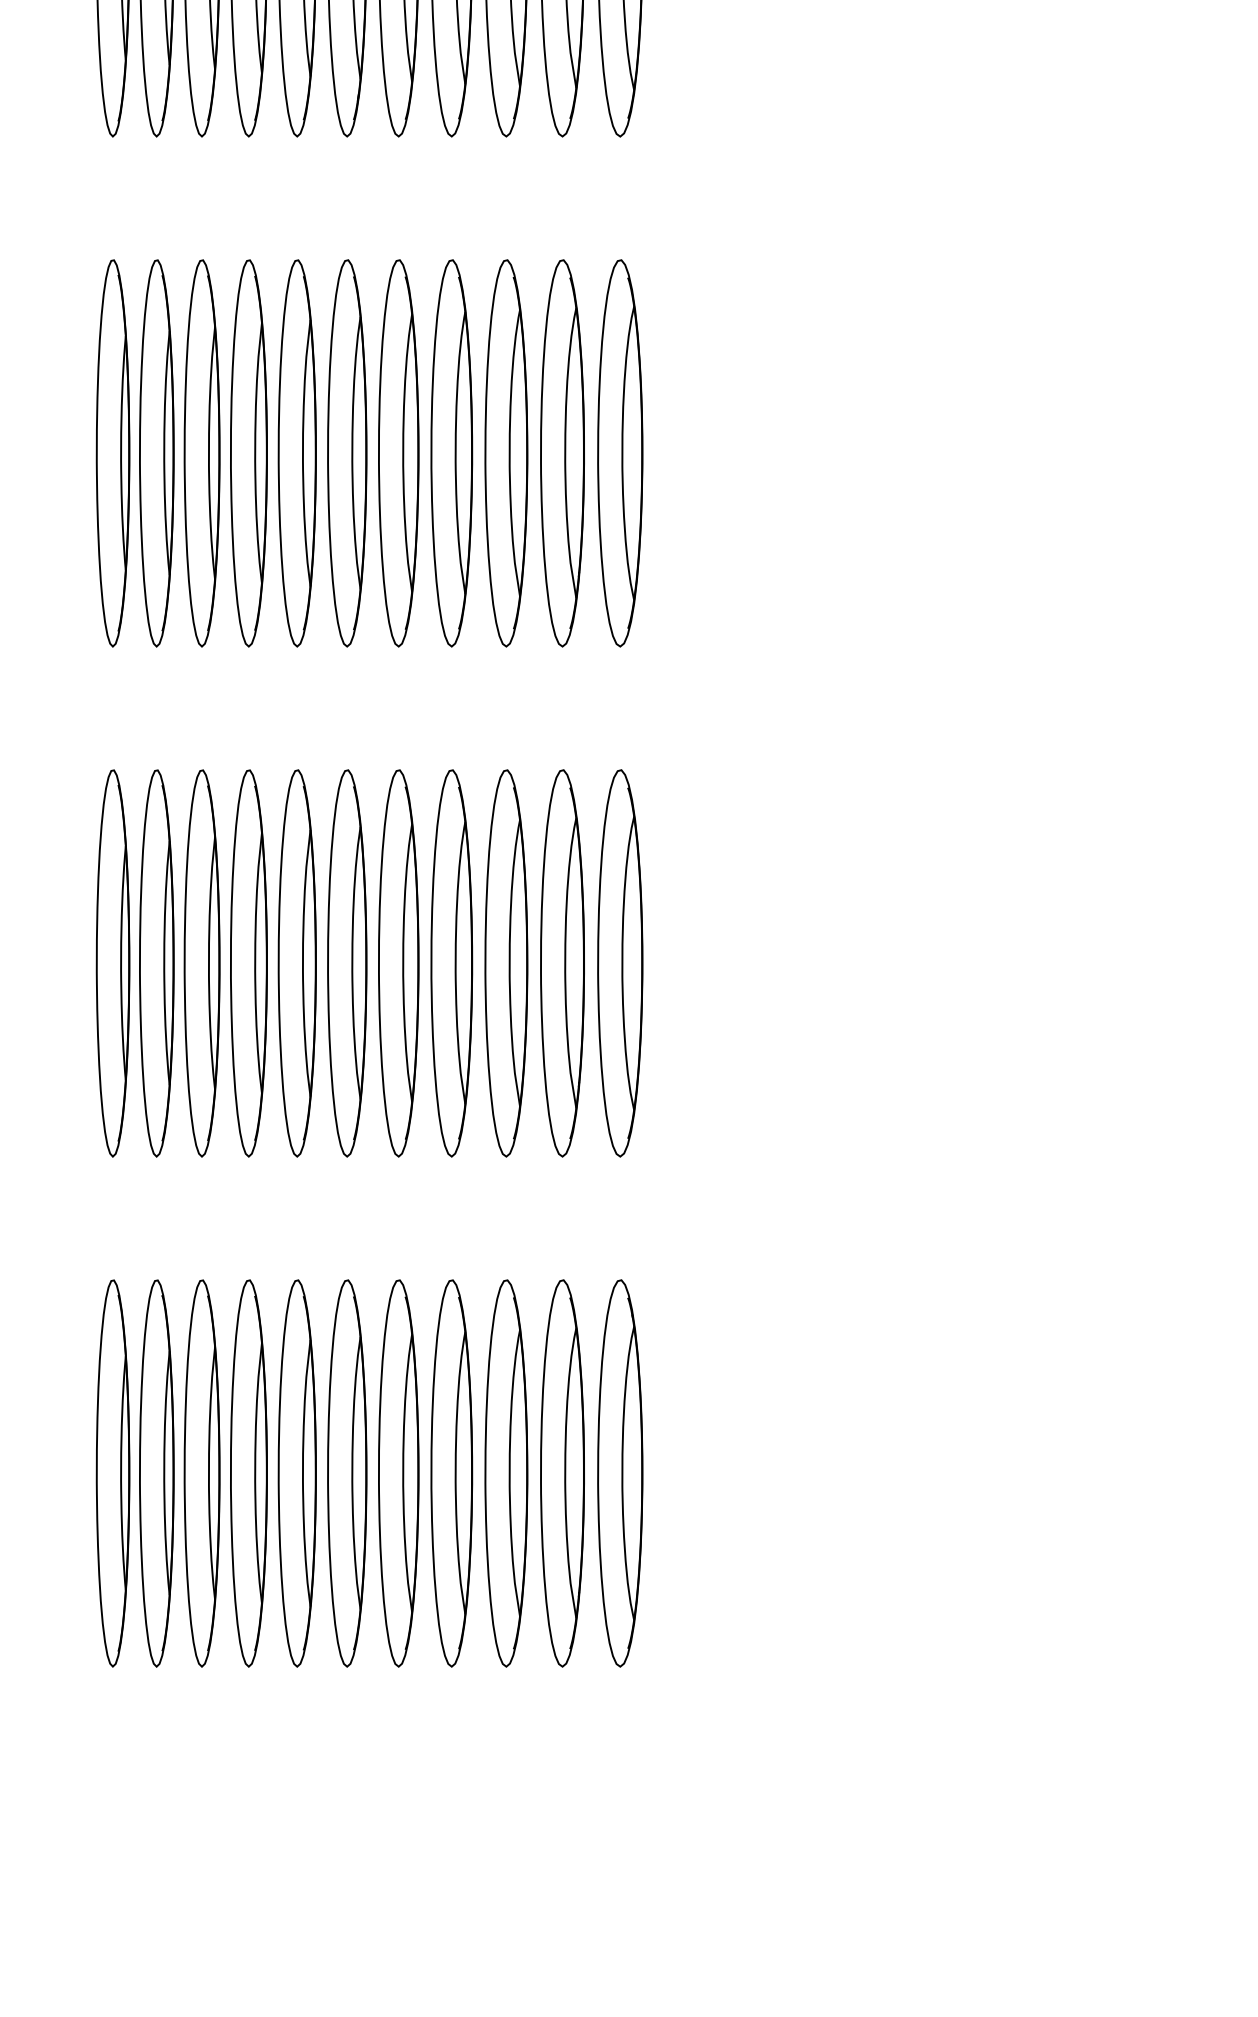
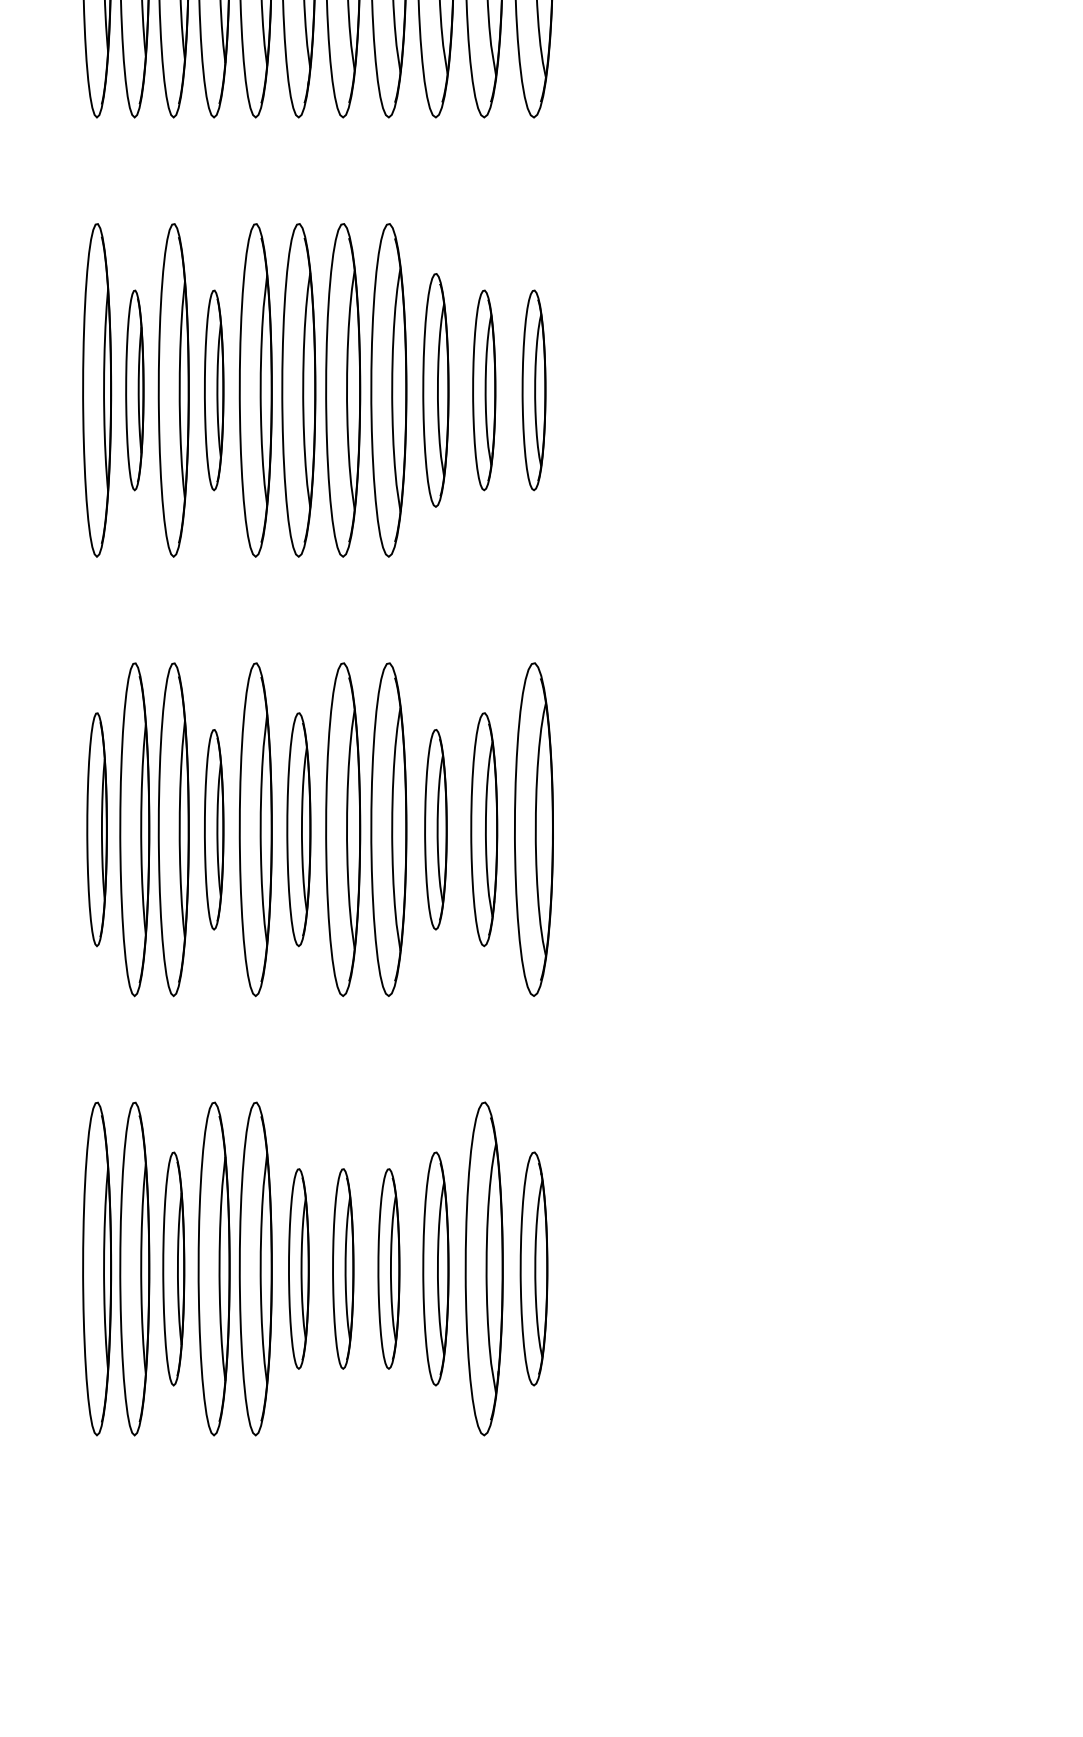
part: (156, 453) -> (134, 390), size x0.6
part: (248, 453) -> (213, 390), size x0.6
part: (506, 453) -> (435, 390), size x0.7
part: (562, 453) -> (484, 390), size x0.6
part: (620, 453) -> (534, 390), size x0.6
part: (112, 963) -> (96, 829), size x0.7
part: (248, 963) -> (213, 829), size x0.6
part: (347, 963) -> (299, 829), size x0.7
part: (506, 963) -> (435, 829), size x0.6
part: (562, 963) -> (484, 829), size x0.7
part: (201, 1473) -> (173, 1269), size x0.7
part: (347, 1473) -> (299, 1269), size x0.6
part: (398, 1473) -> (342, 1269), size x0.6
part: (451, 1473) -> (388, 1269), size x0.6
part: (506, 1473) -> (435, 1269), size x0.7
part: (620, 1473) -> (534, 1269), size x0.7

